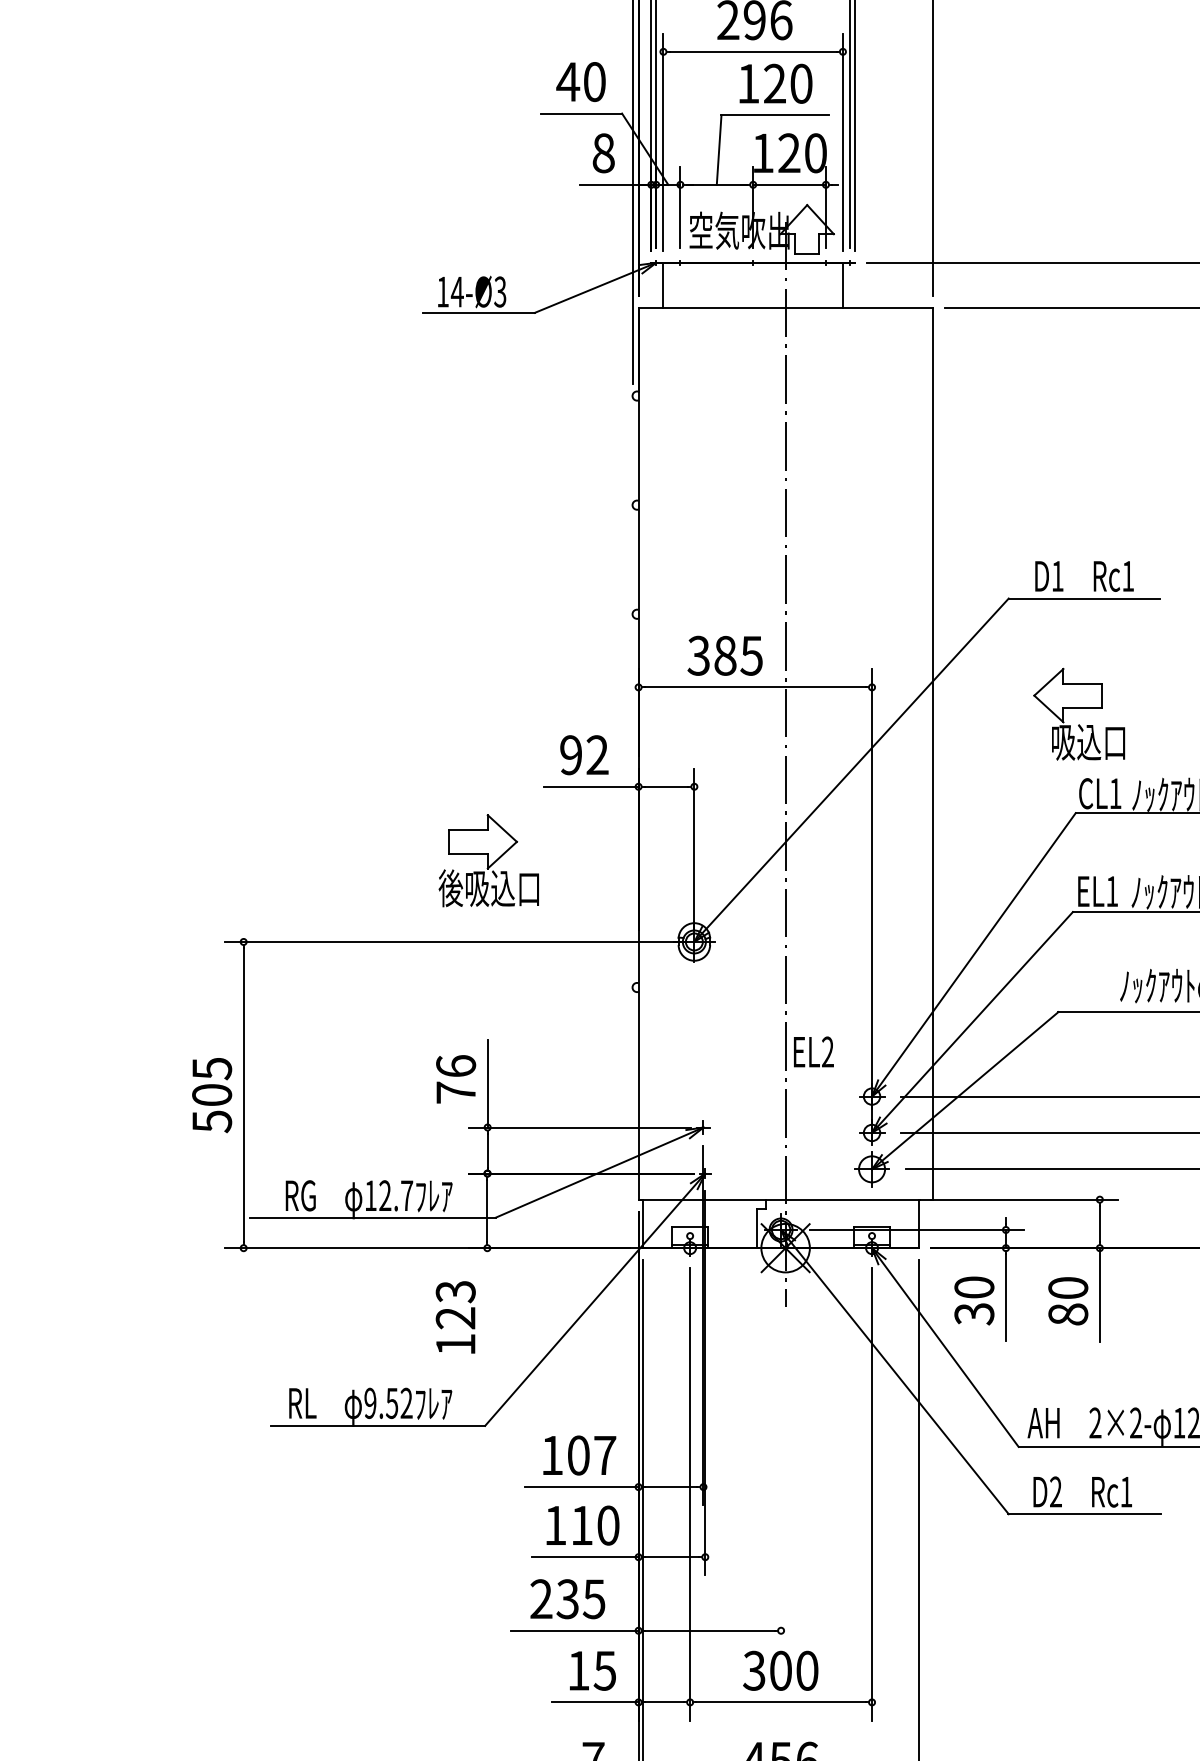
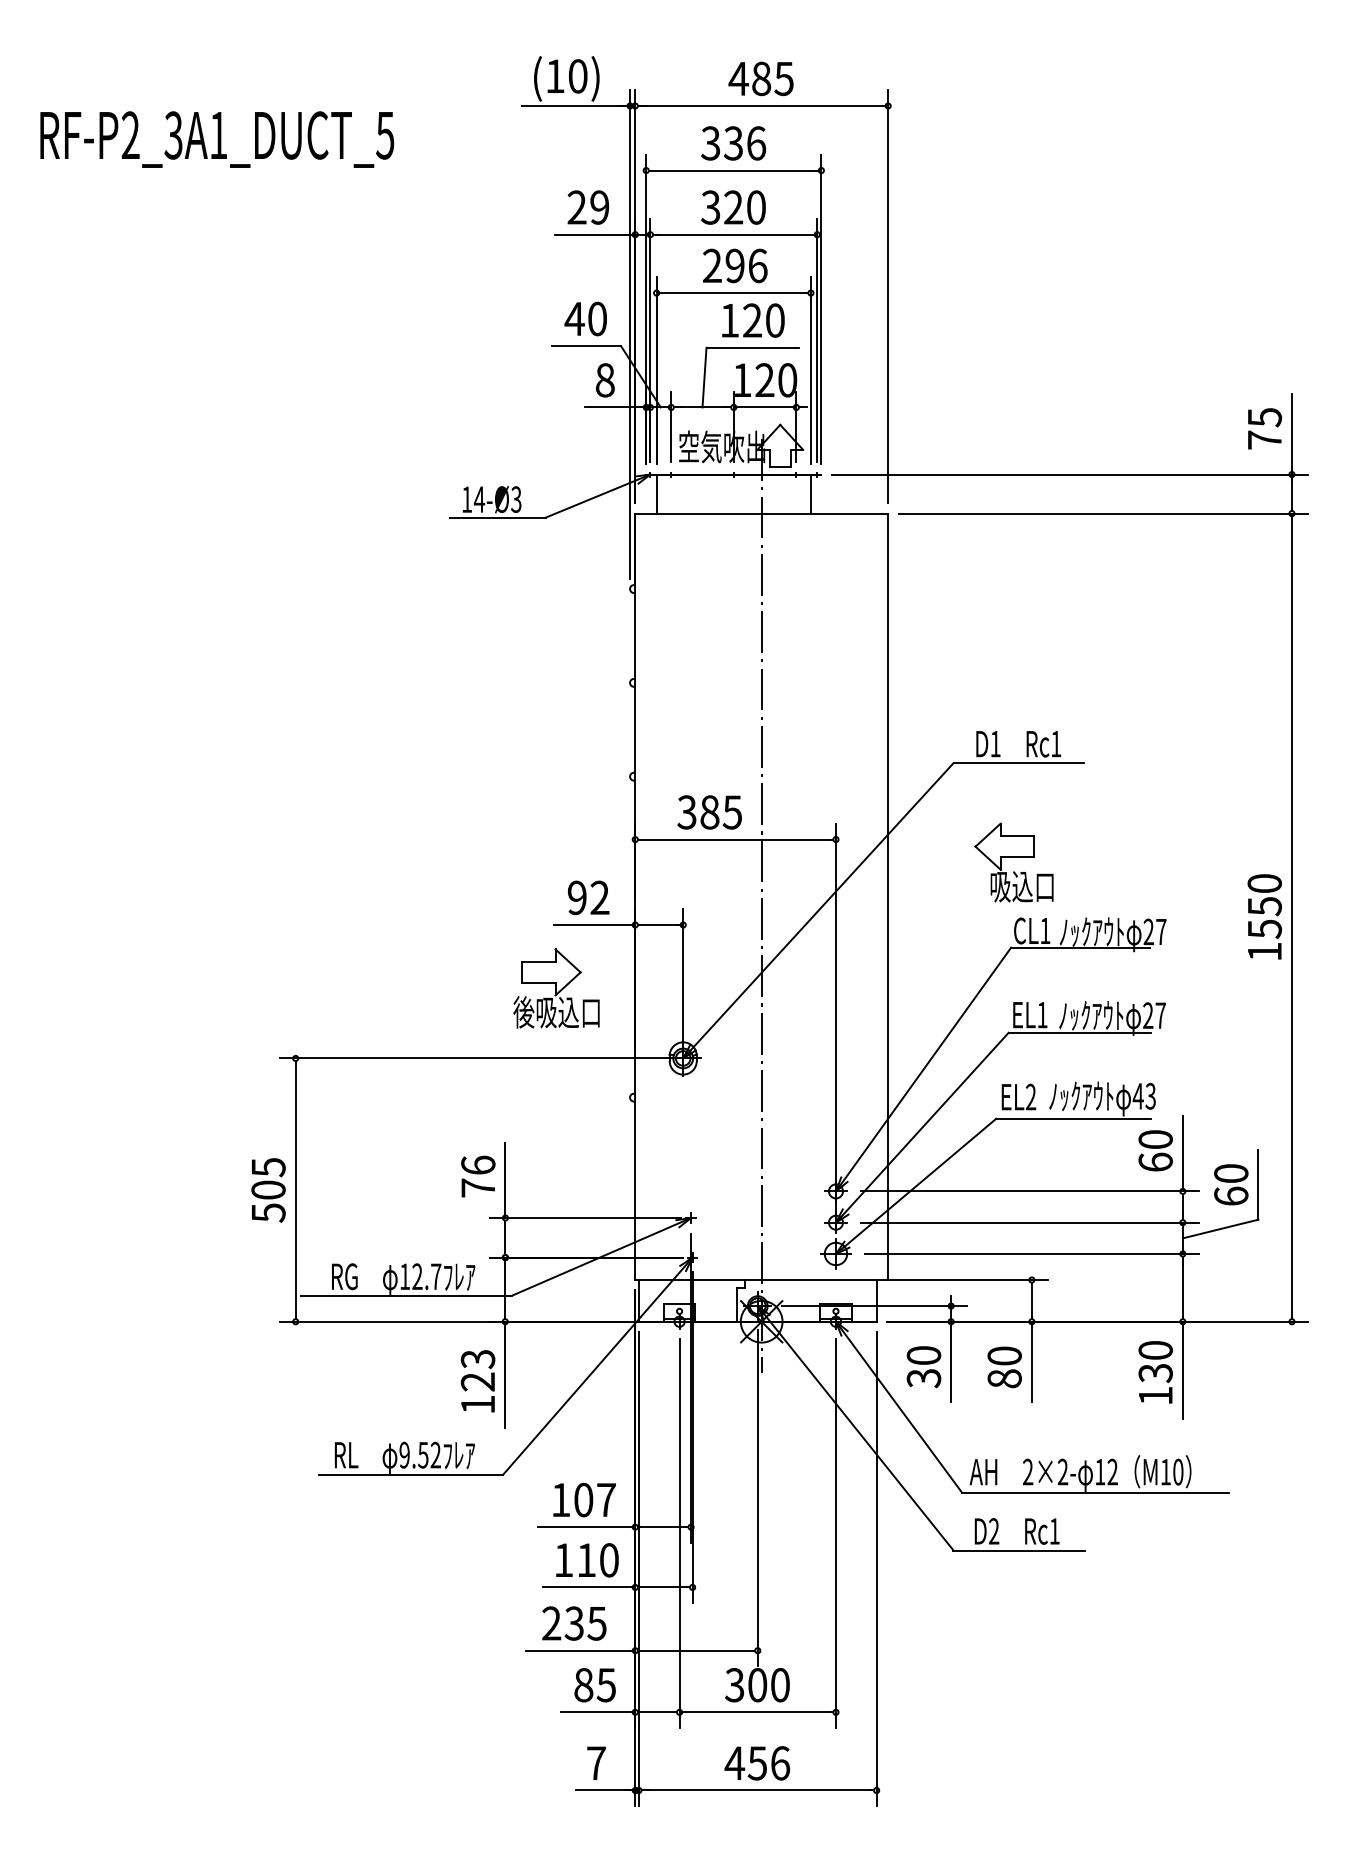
part: (488, 860) -> (556, 988), moved
text: (813, 1051) -> (1018, 1096), moved
line: (487, 1309) -> (505, 1374), added
line: (780, 1453) -> (757, 1498), added
text: (578, 1671) -> (583, 1685), 15 -> 85

